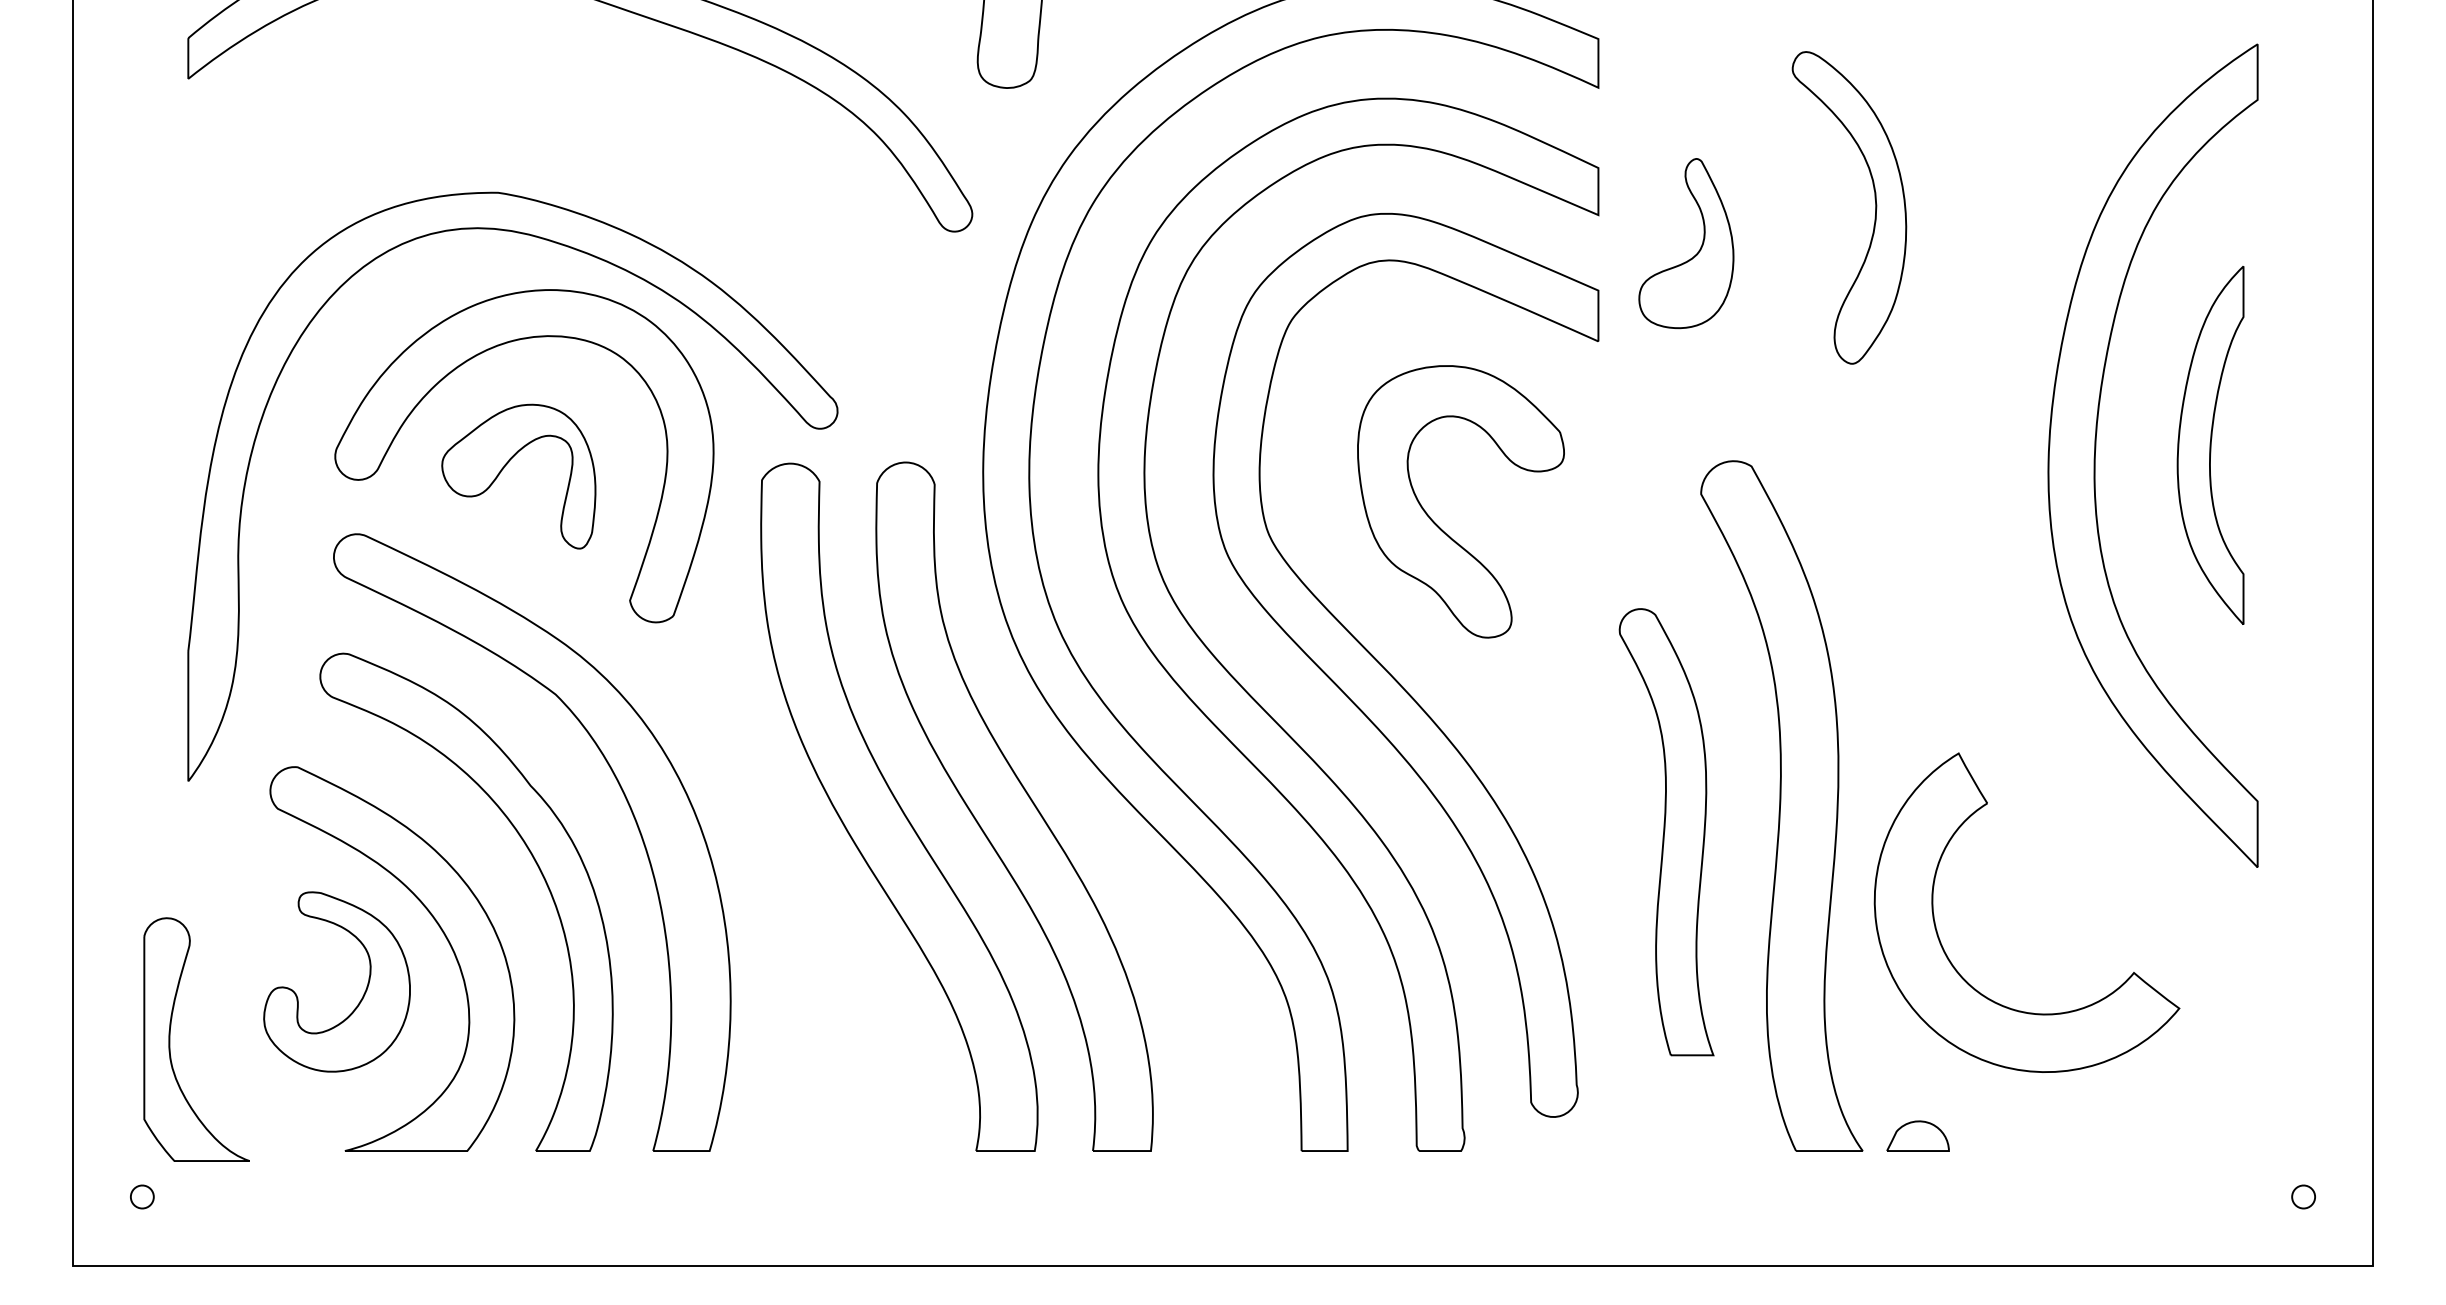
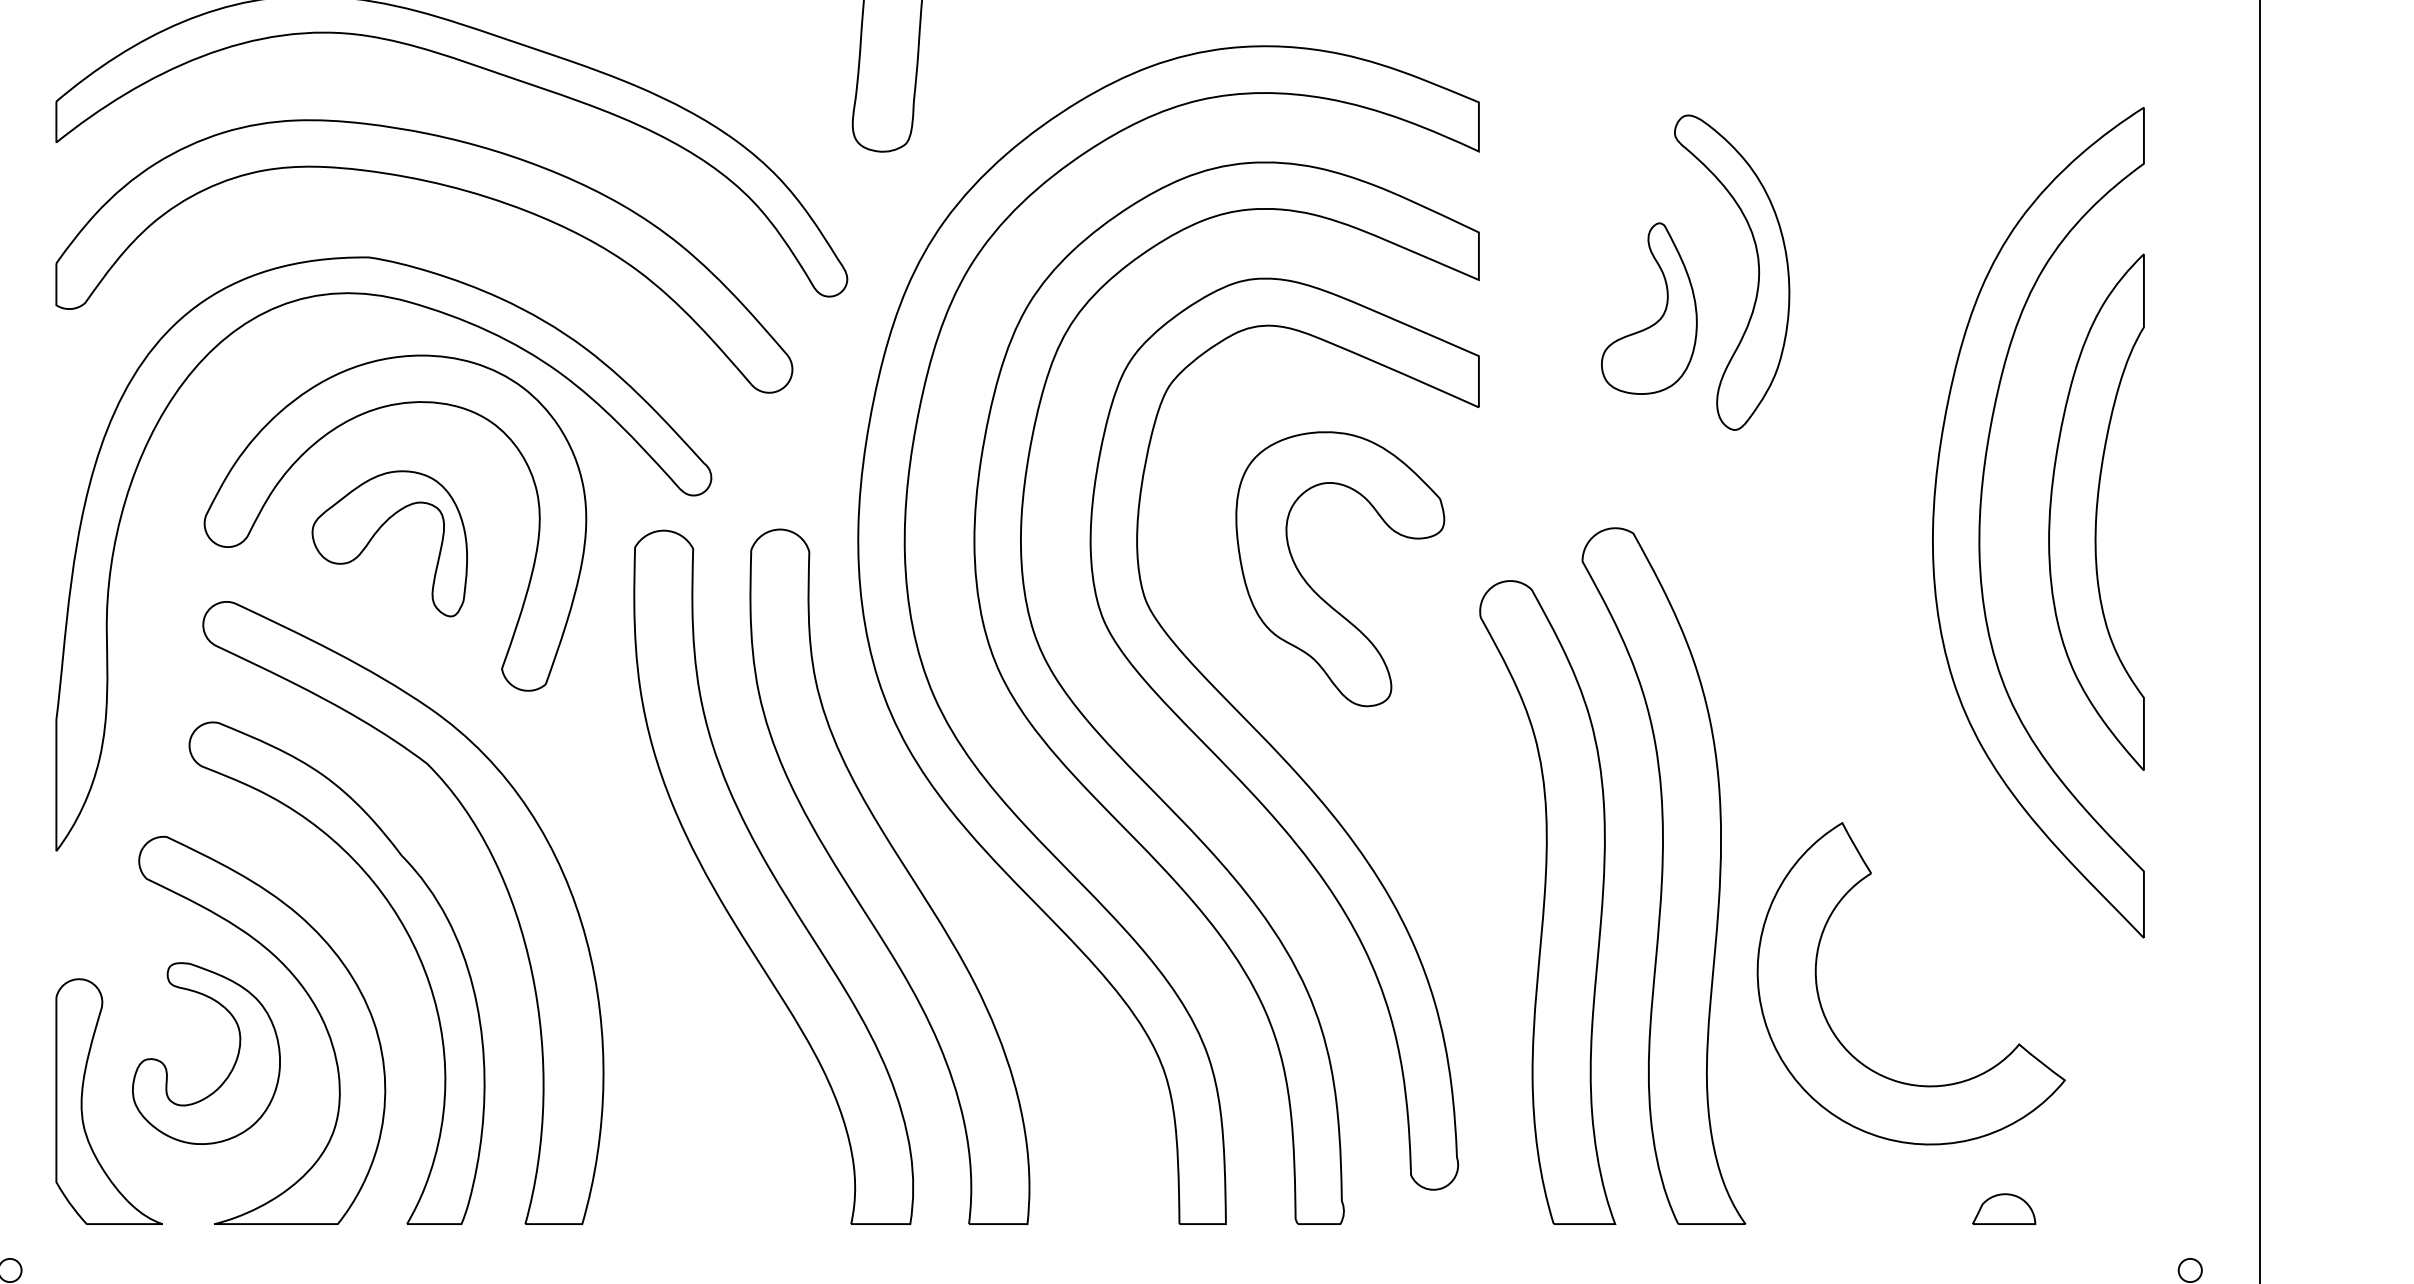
part: (569, 121) -> (440, 185), added
part: (1698, 250) -> (1661, 315), moved
part: (2210, 445) -> (2096, 512), size x1.43
part: (1666, 831) -> (1547, 901), size x1.43
part: (170, 1039) -> (82, 1101), moved
part: (1917, 1135) -> (2003, 1208), moved

